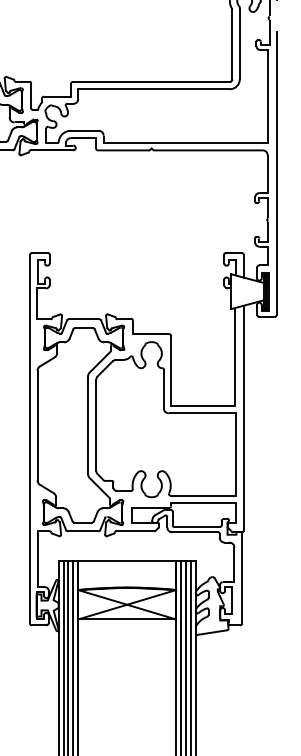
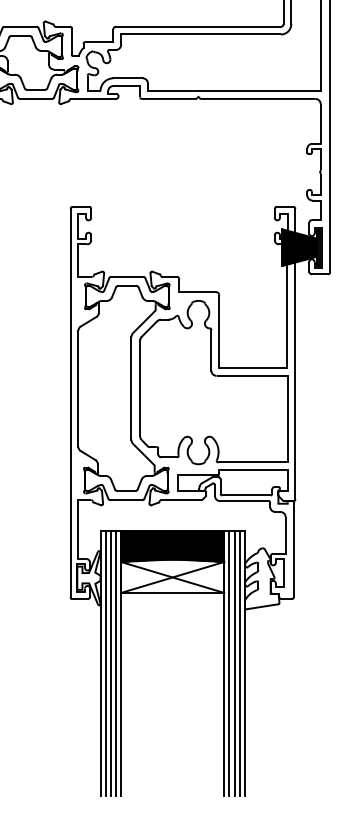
fill: (247, 291) -> (299, 247), added
fill: (126, 575) -> (172, 546), added

